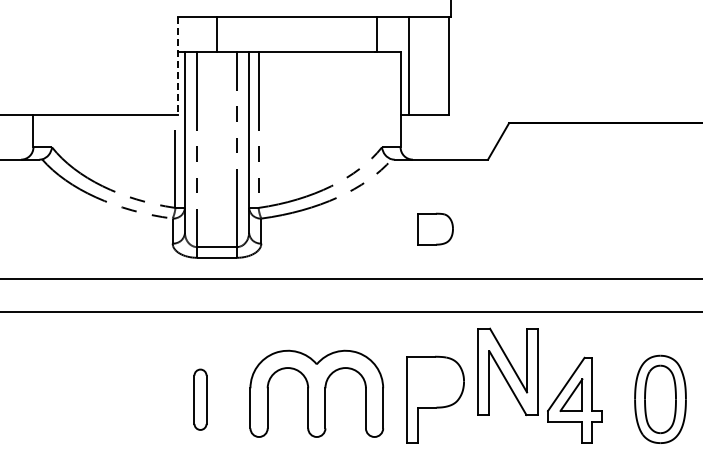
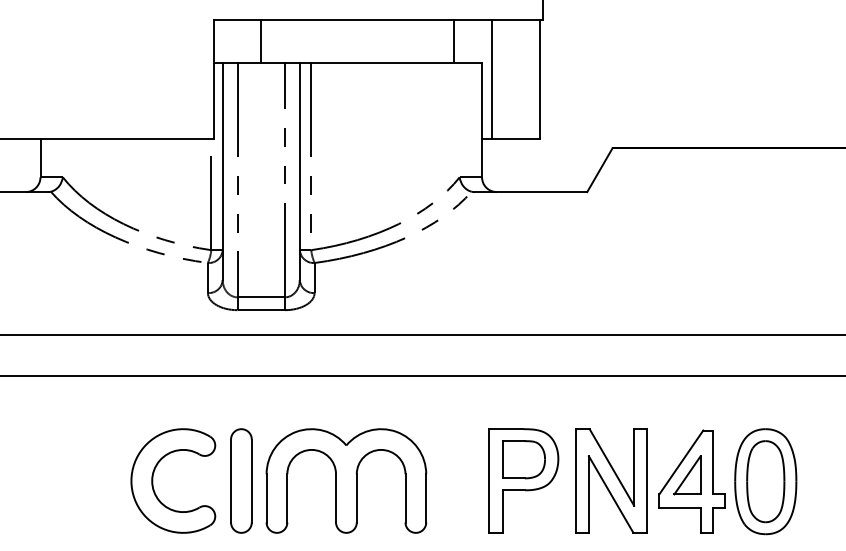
line: (177, 66) -> (213, 80), dashed -> solid
part: (435, 228) -> (524, 458), moved
part: (507, 371) -> (610, 480), moved
part: (316, 393) -> (346, 480), moved
part: (660, 398) -> (765, 480), moved
part: (127, 399) -> (153, 480), added
part: (200, 399) -> (241, 480), size x1.43

